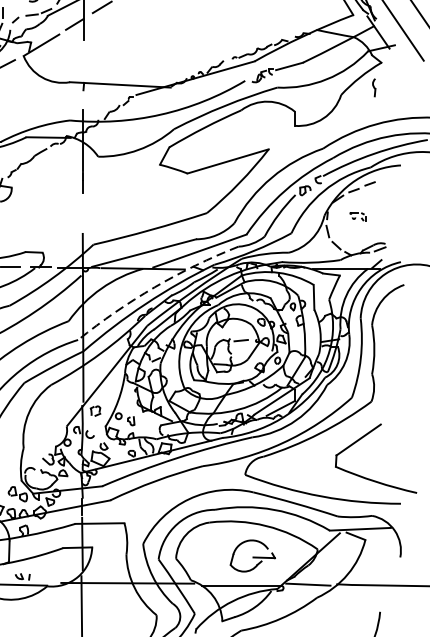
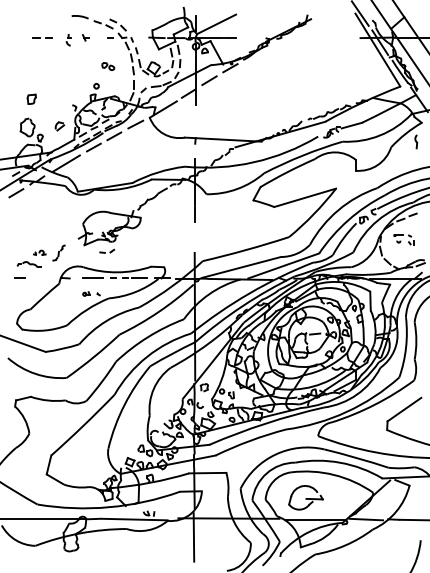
part: (357, 216) -> (403, 239), size x1.67
arc: (154, 287) -> (249, 293), dashed -> solid
part: (252, 555) -> (305, 497), moved

